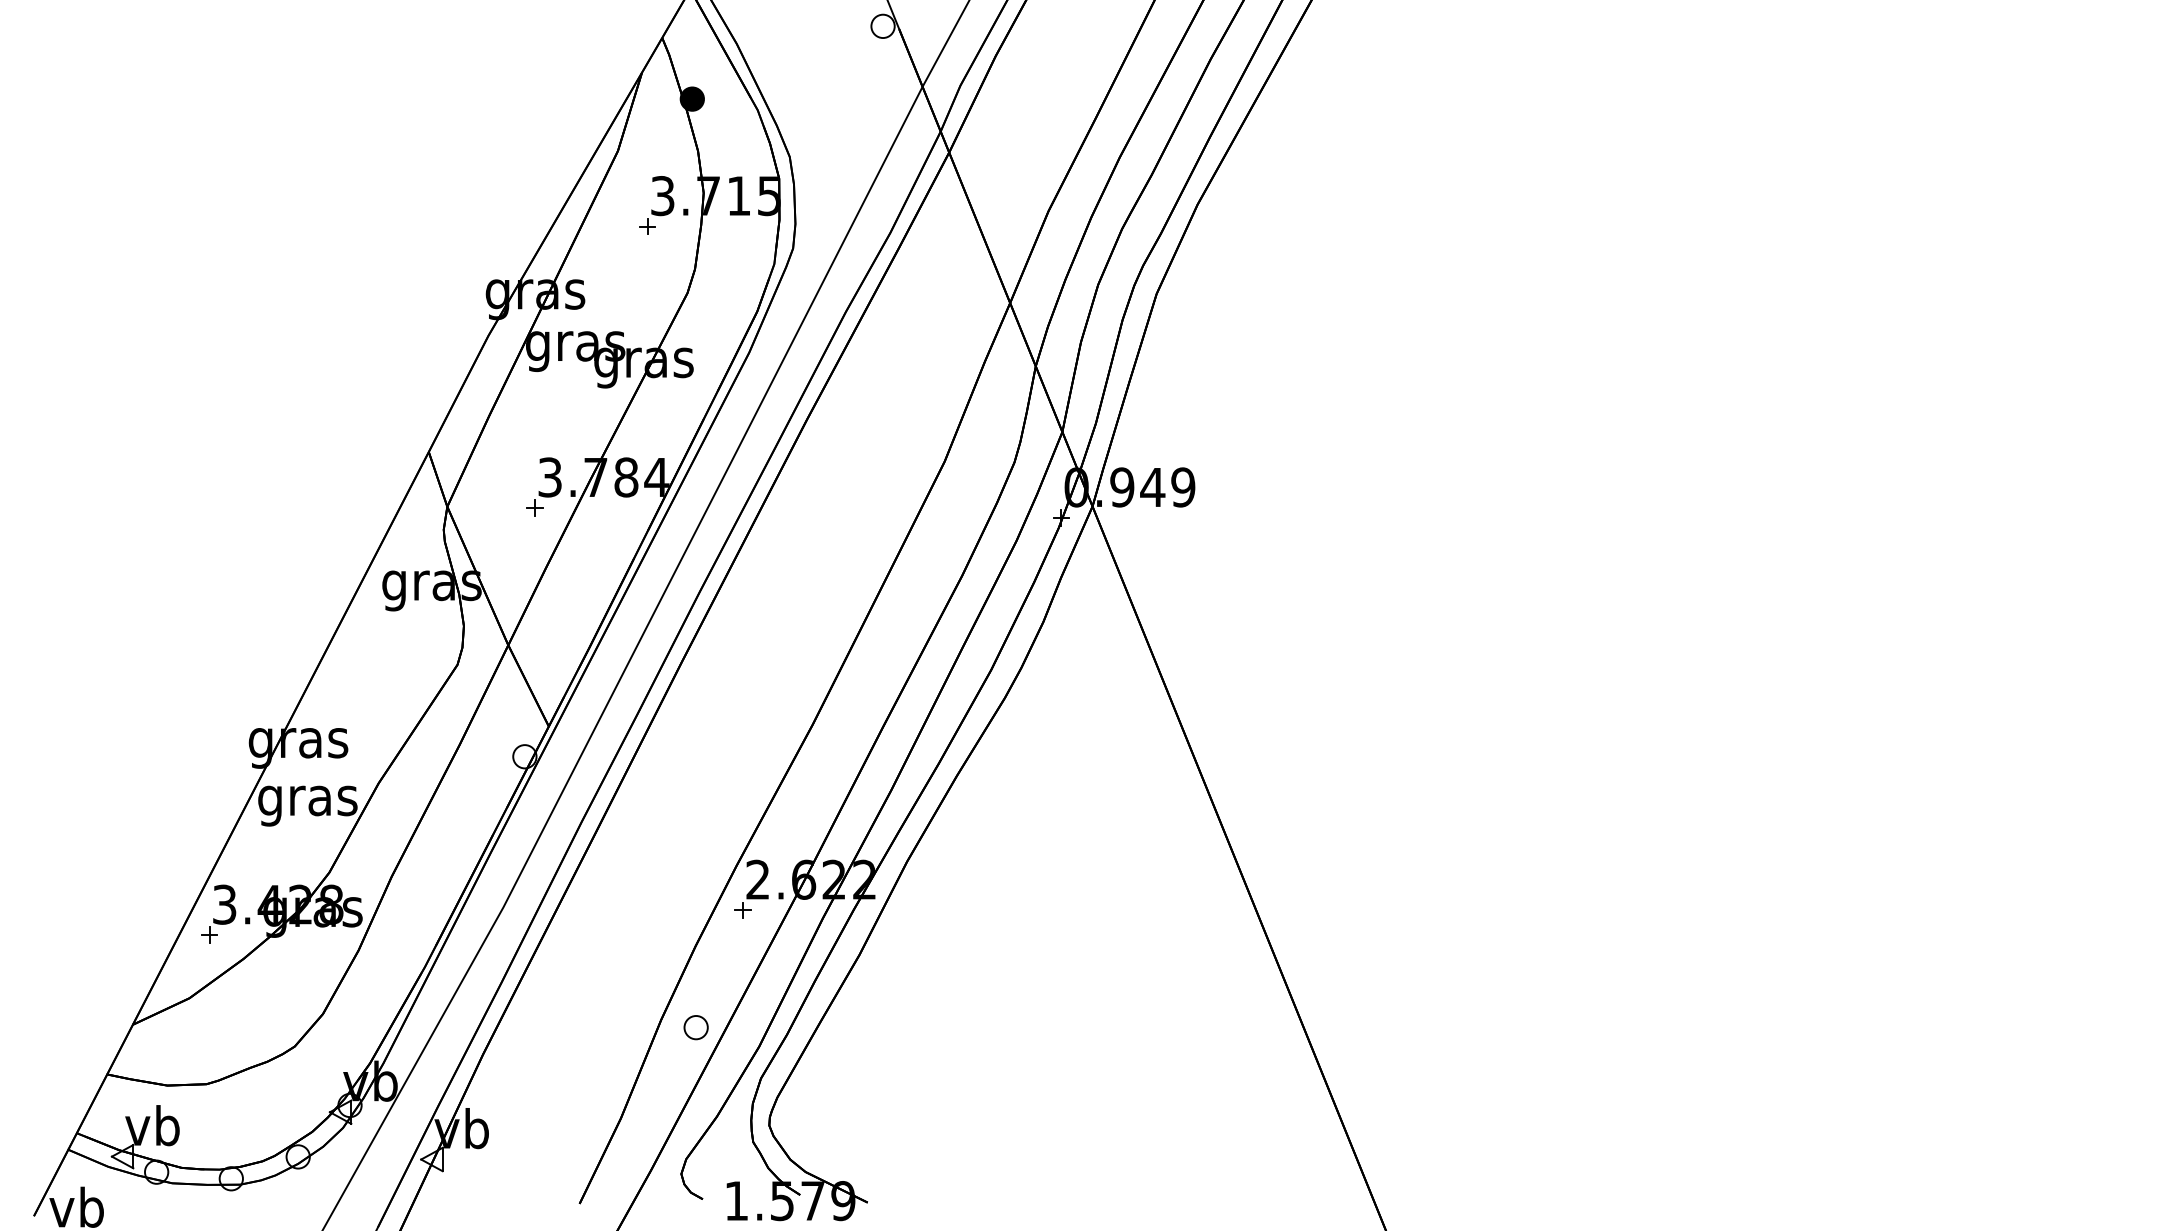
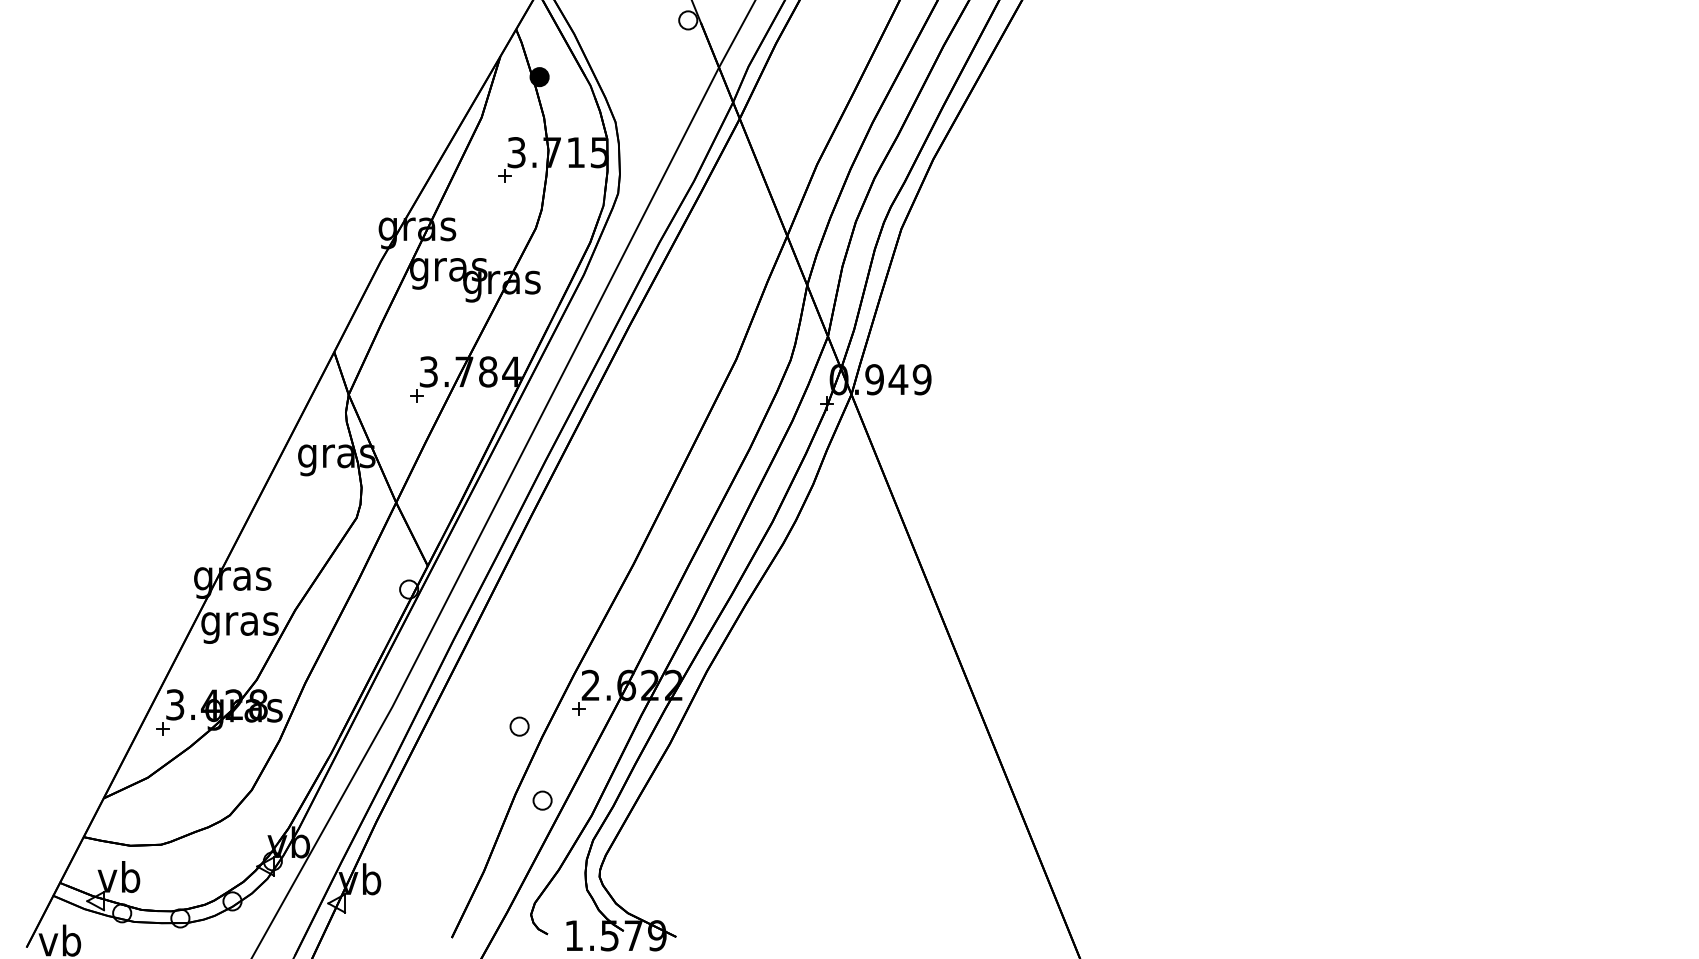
part: (666, 932) -> (519, 726), added

